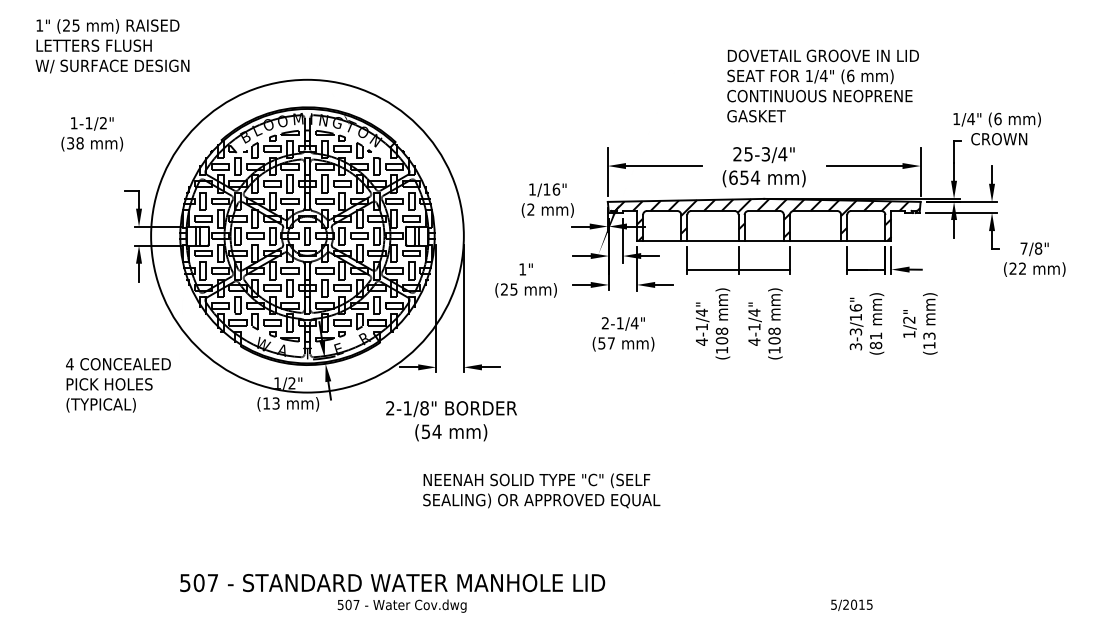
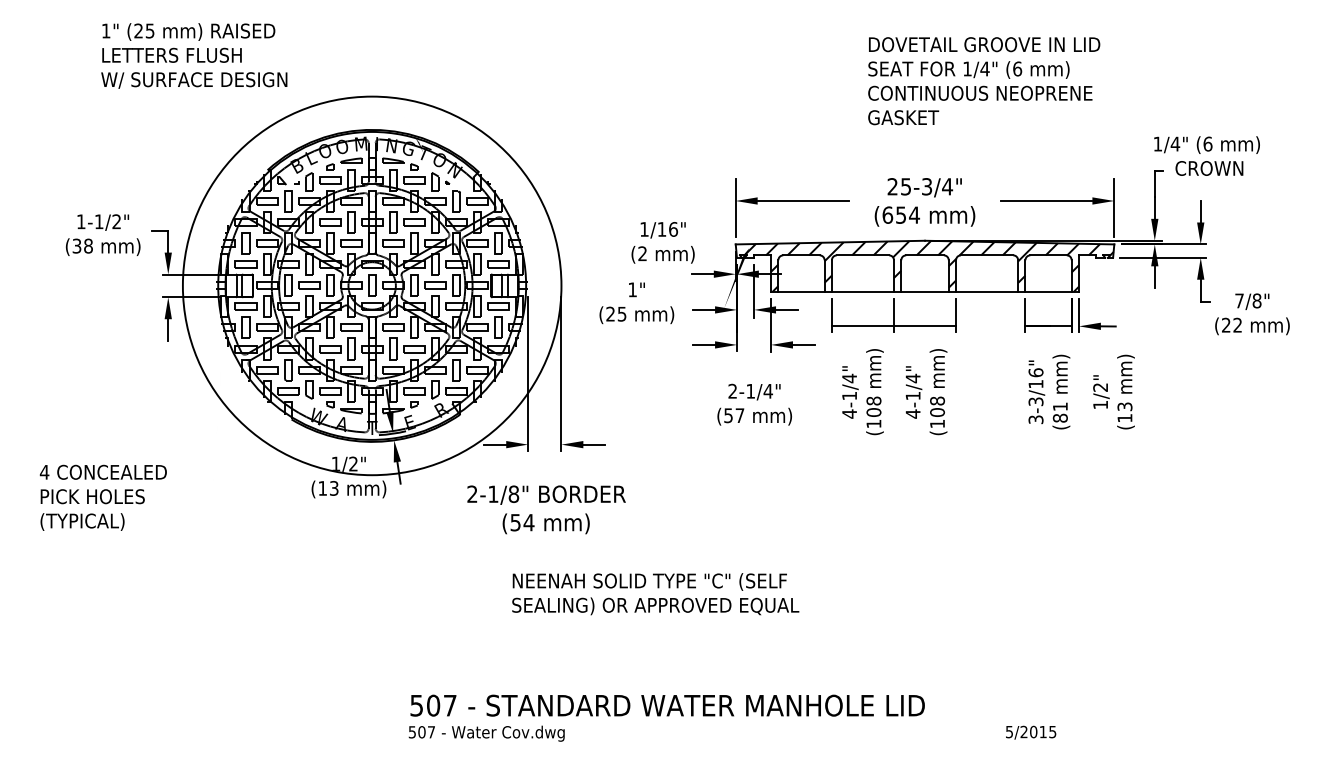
text: (112, 46) -> (194, 56), moved
text: (822, 85) -> (983, 80), moved
text: (92, 134) -> (103, 235), moved
text: (525, 280) -> (636, 303), moved
text: (118, 385) -> (103, 498), moved
text: (392, 583) -> (667, 706), moved

